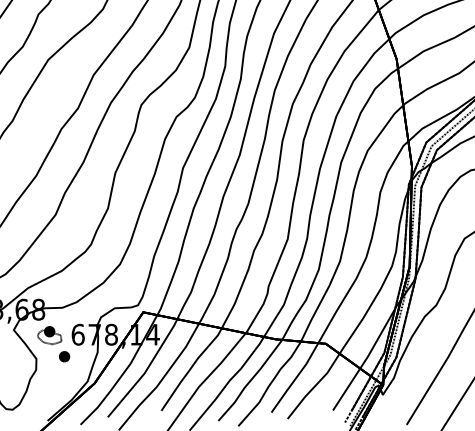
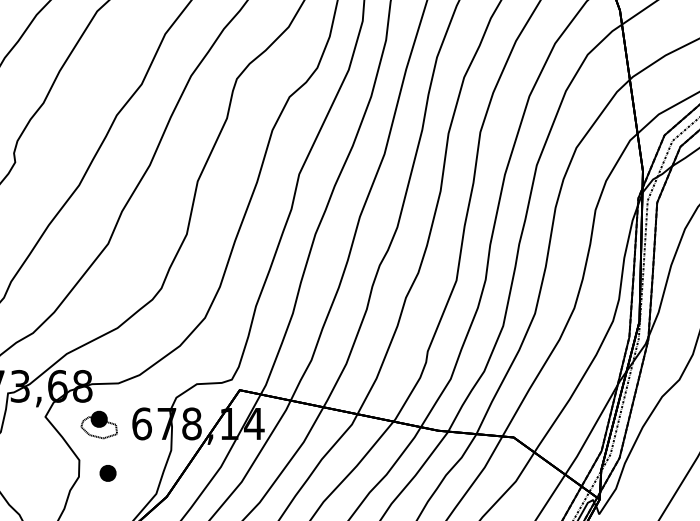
part: (64, 356) -> (107, 473), moved

